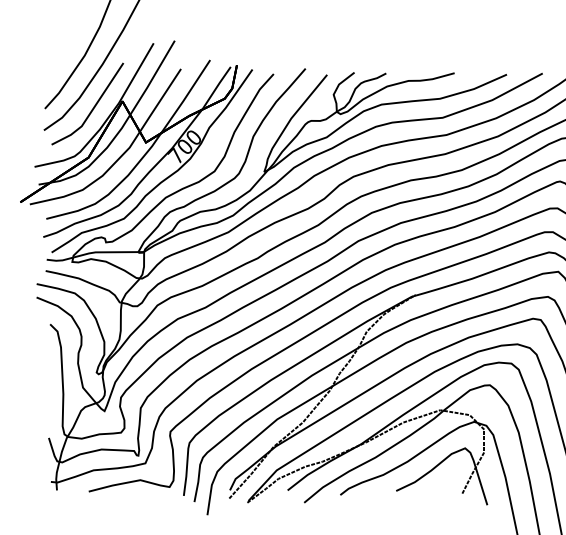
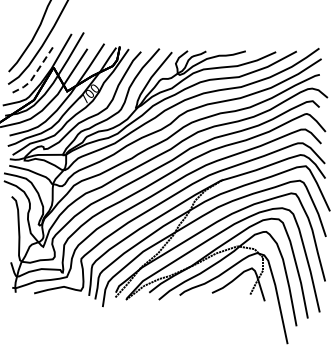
line: (91, 111) -> (35, 73), solid -> dashed

